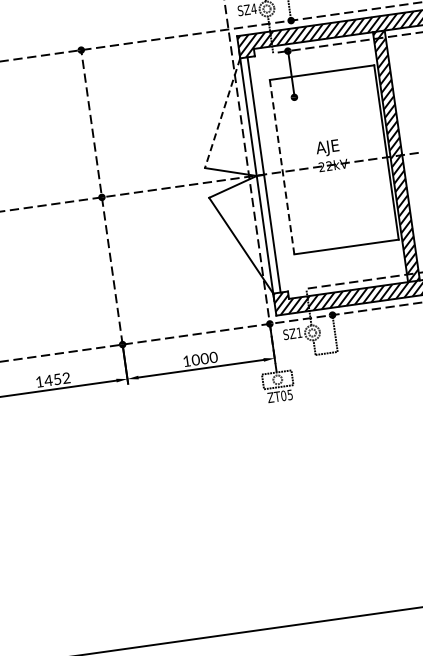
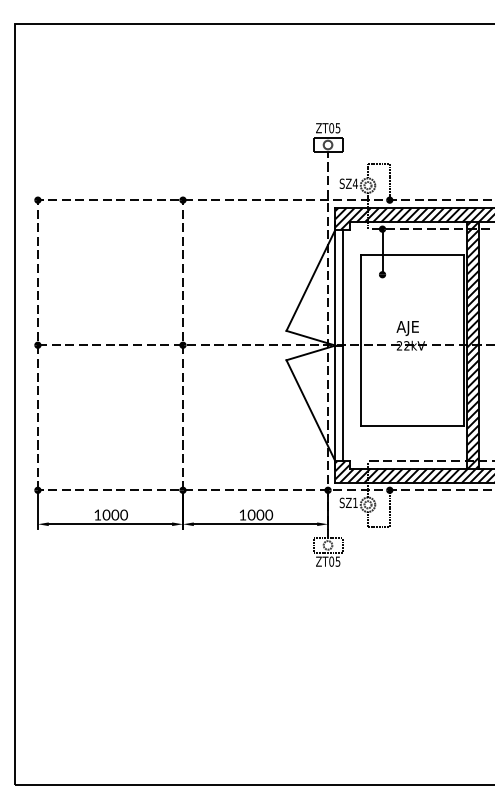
line: (222, 113) -> (310, 280), dashed -> solid
line: (282, 167) -> (361, 340), dashed -> solid
text: (56, 378) -> (114, 514), 1452 -> 1000

